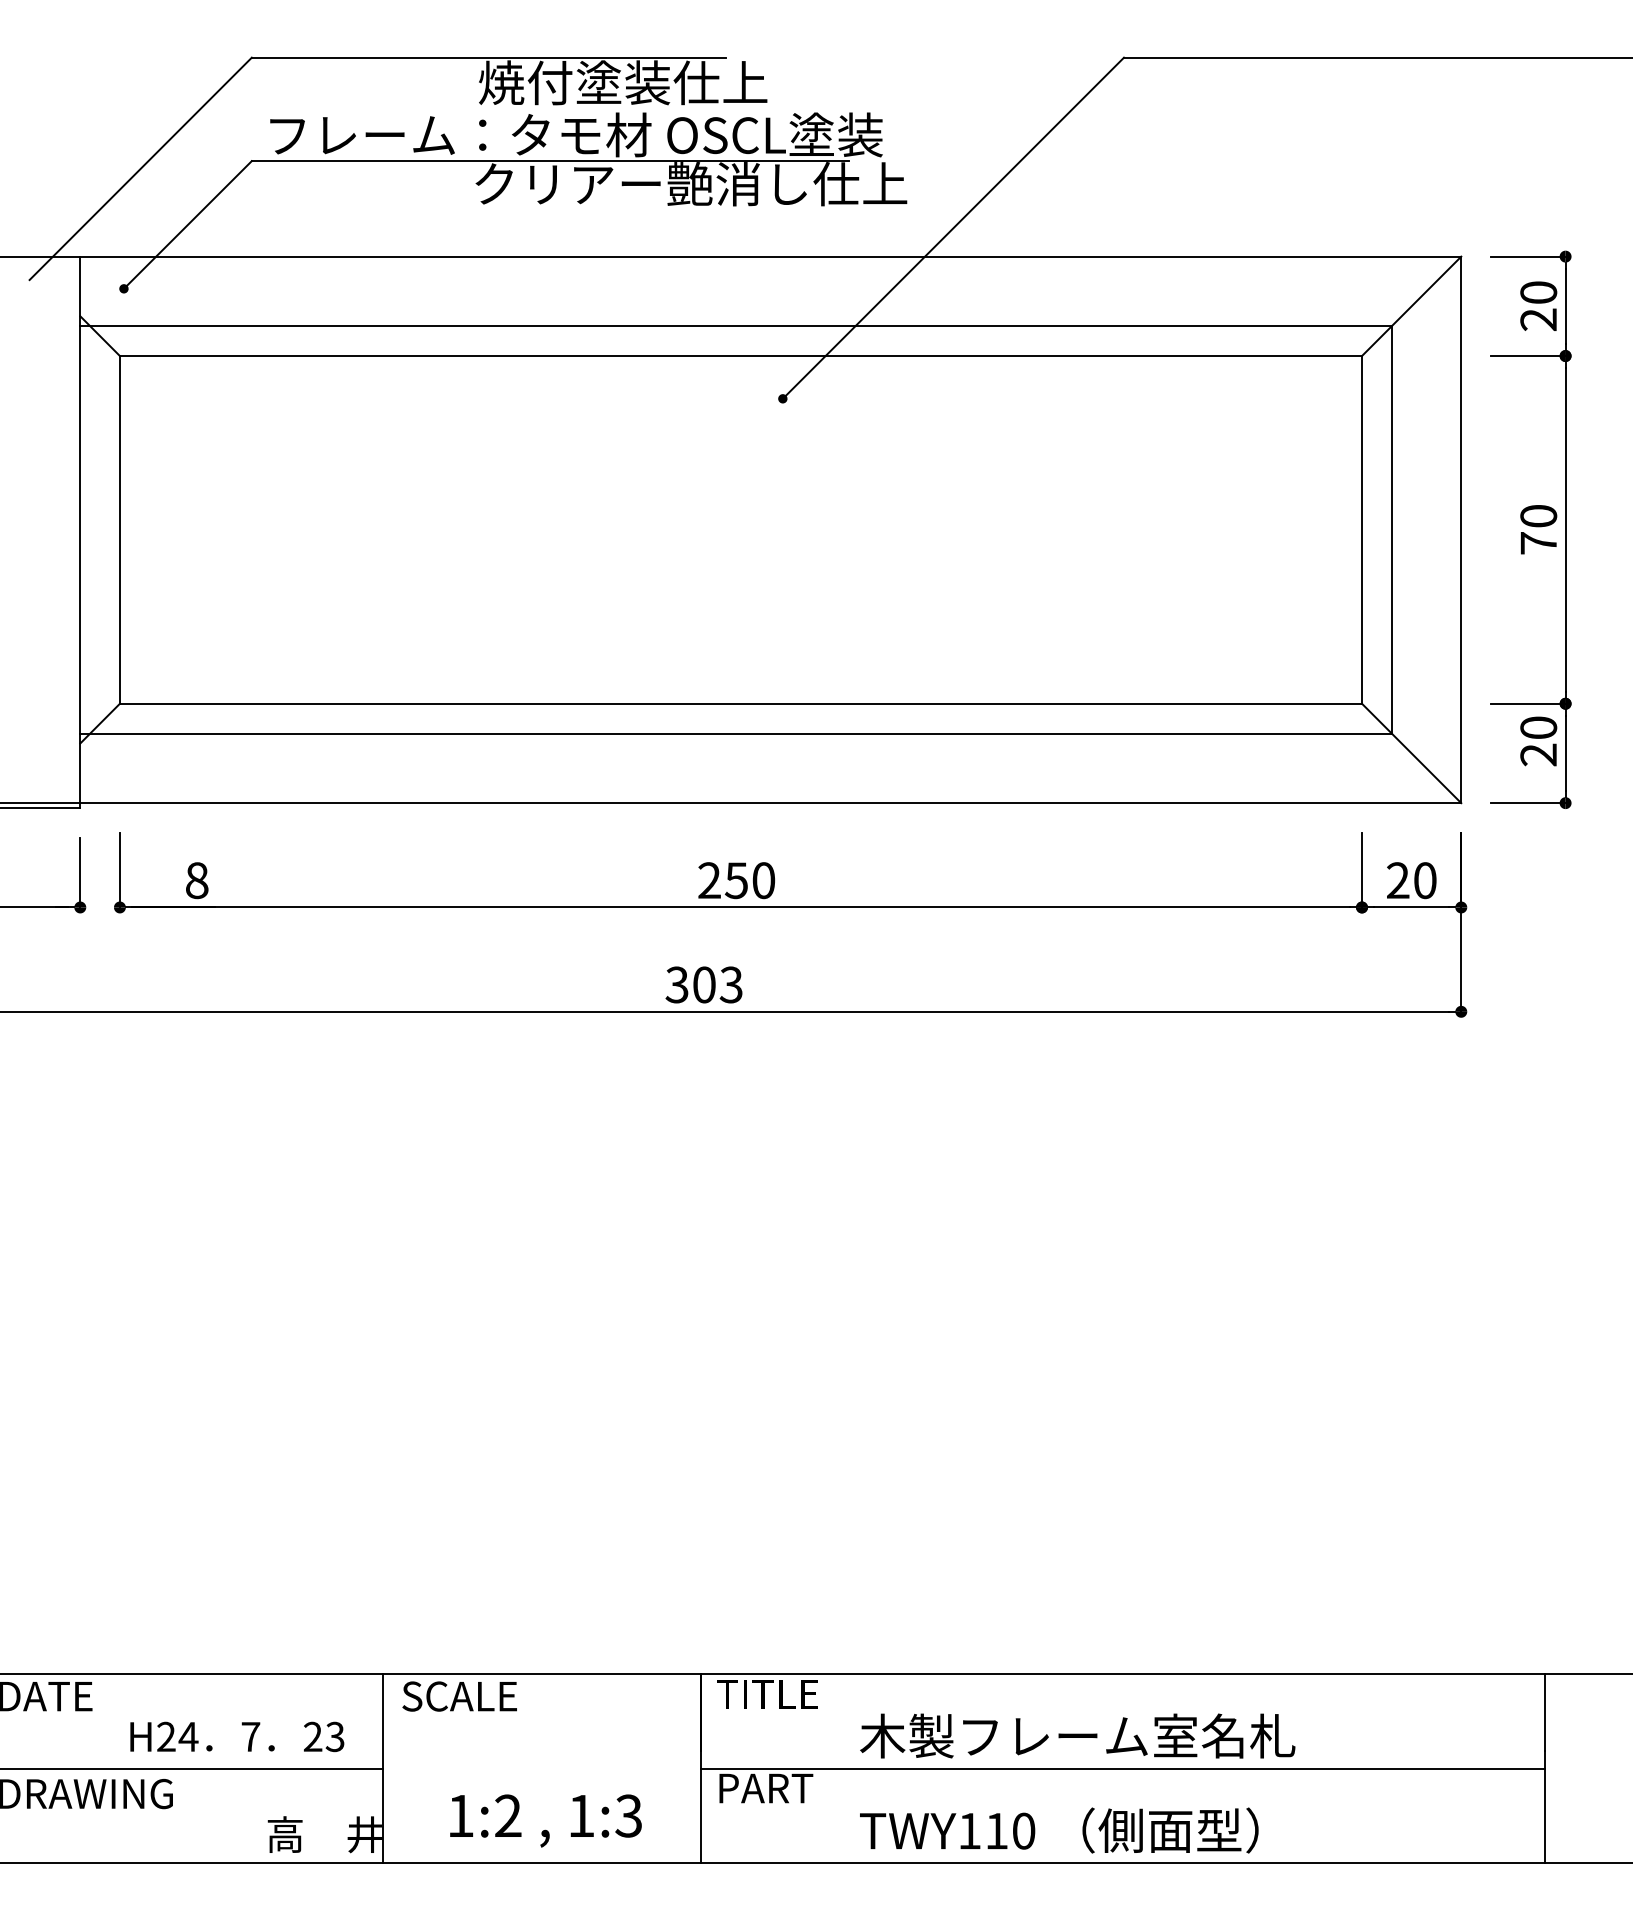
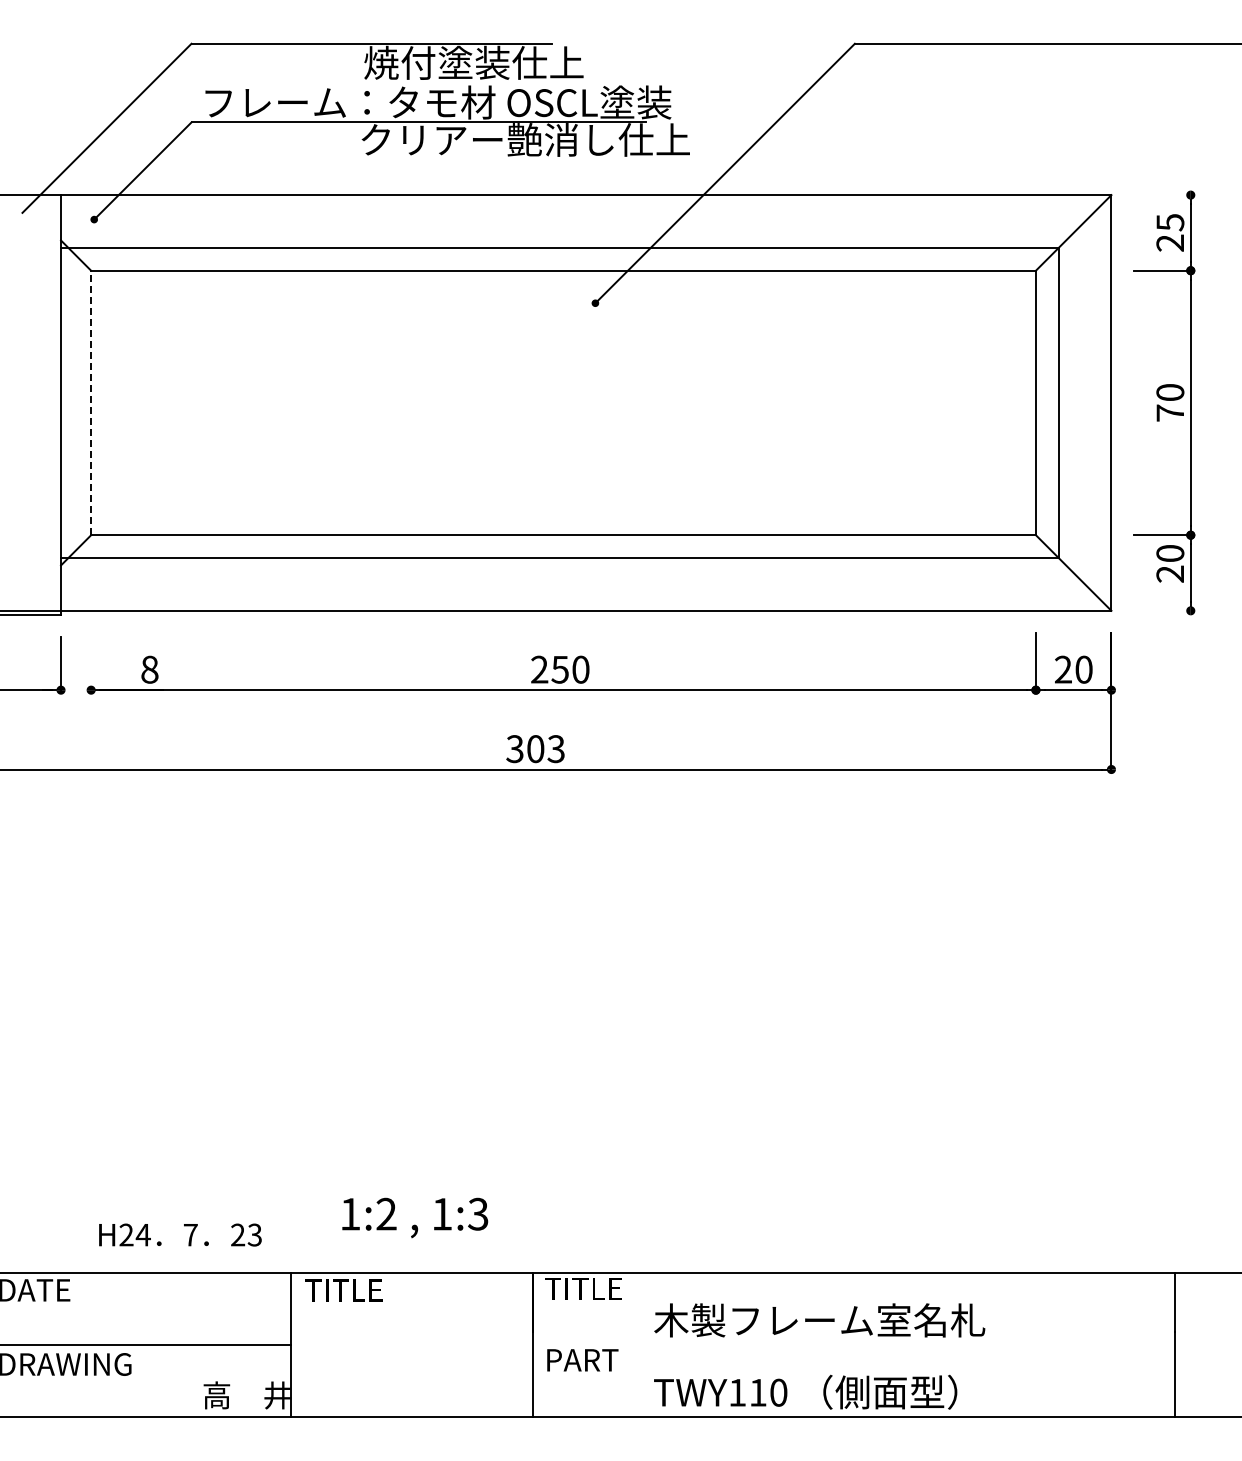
line: (1528, 257) -> (1162, 195), removed
text: (1538, 292) -> (1170, 222), 20 -> 25
line: (120, 529) -> (91, 402), solid -> dashed
line: (1528, 802) -> (1162, 610), removed
line: (120, 869) -> (91, 661), removed
text: (459, 1695) -> (349, 1289), SCALE -> TITLE
text: (237, 1736) -> (180, 1234), moved
line: (1122, 1769) -> (853, 1345), removed
text: (546, 1820) -> (415, 1217), moved

